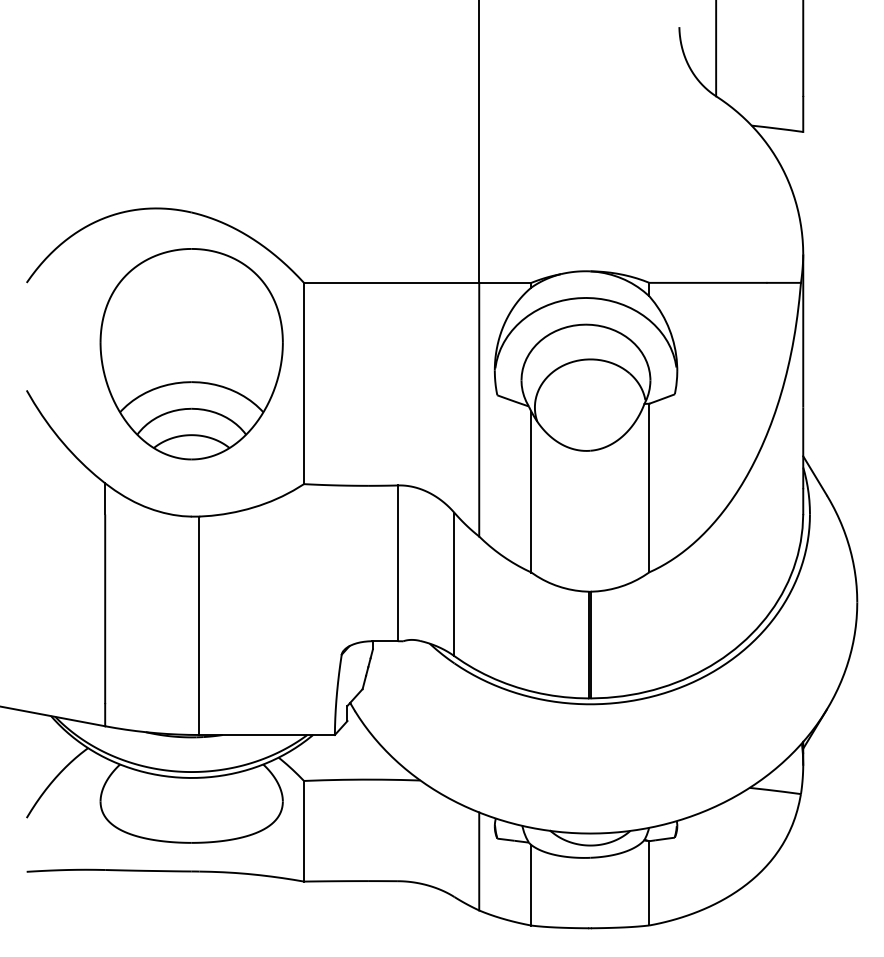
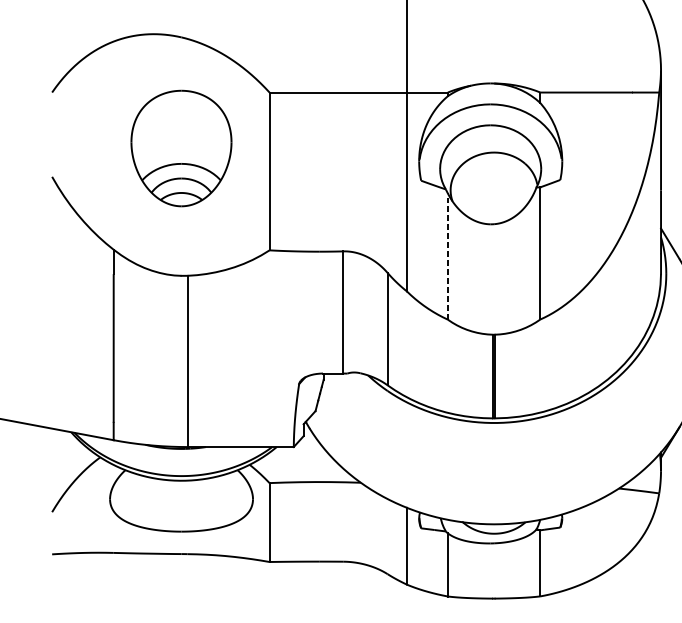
part: (191, 354) -> (181, 148), size x0.7
line: (531, 491) -> (447, 256), solid -> dashed

